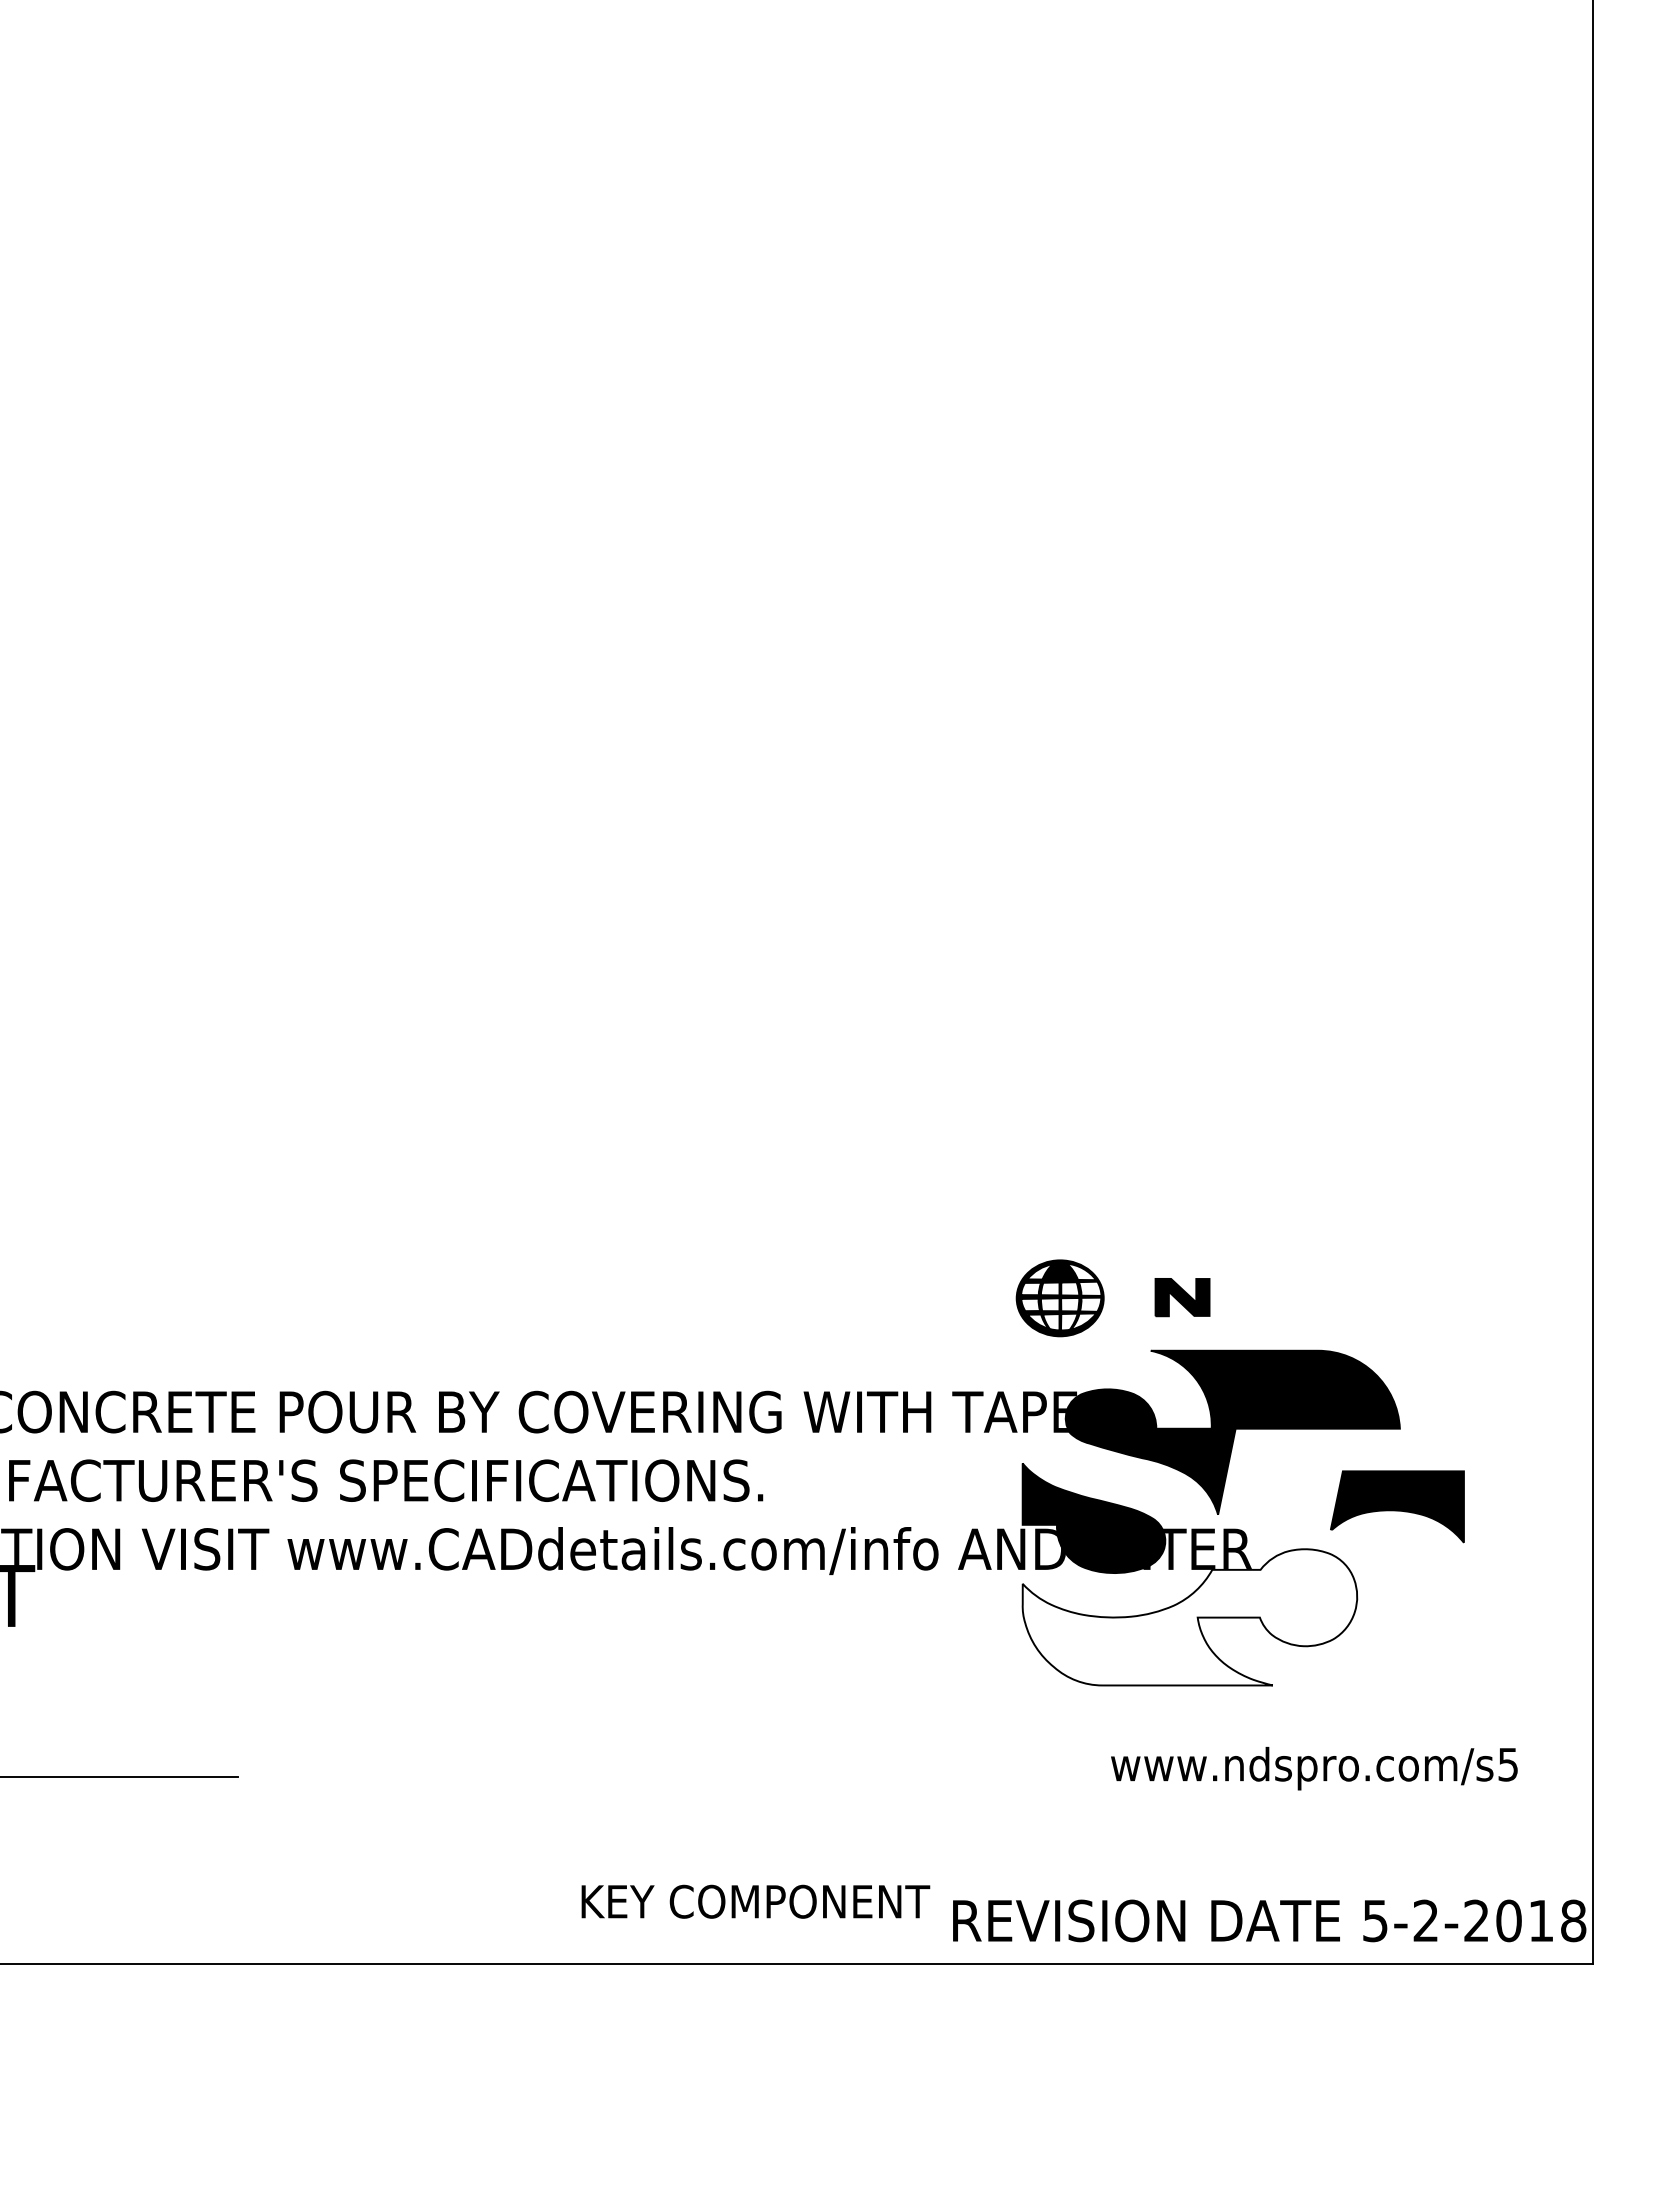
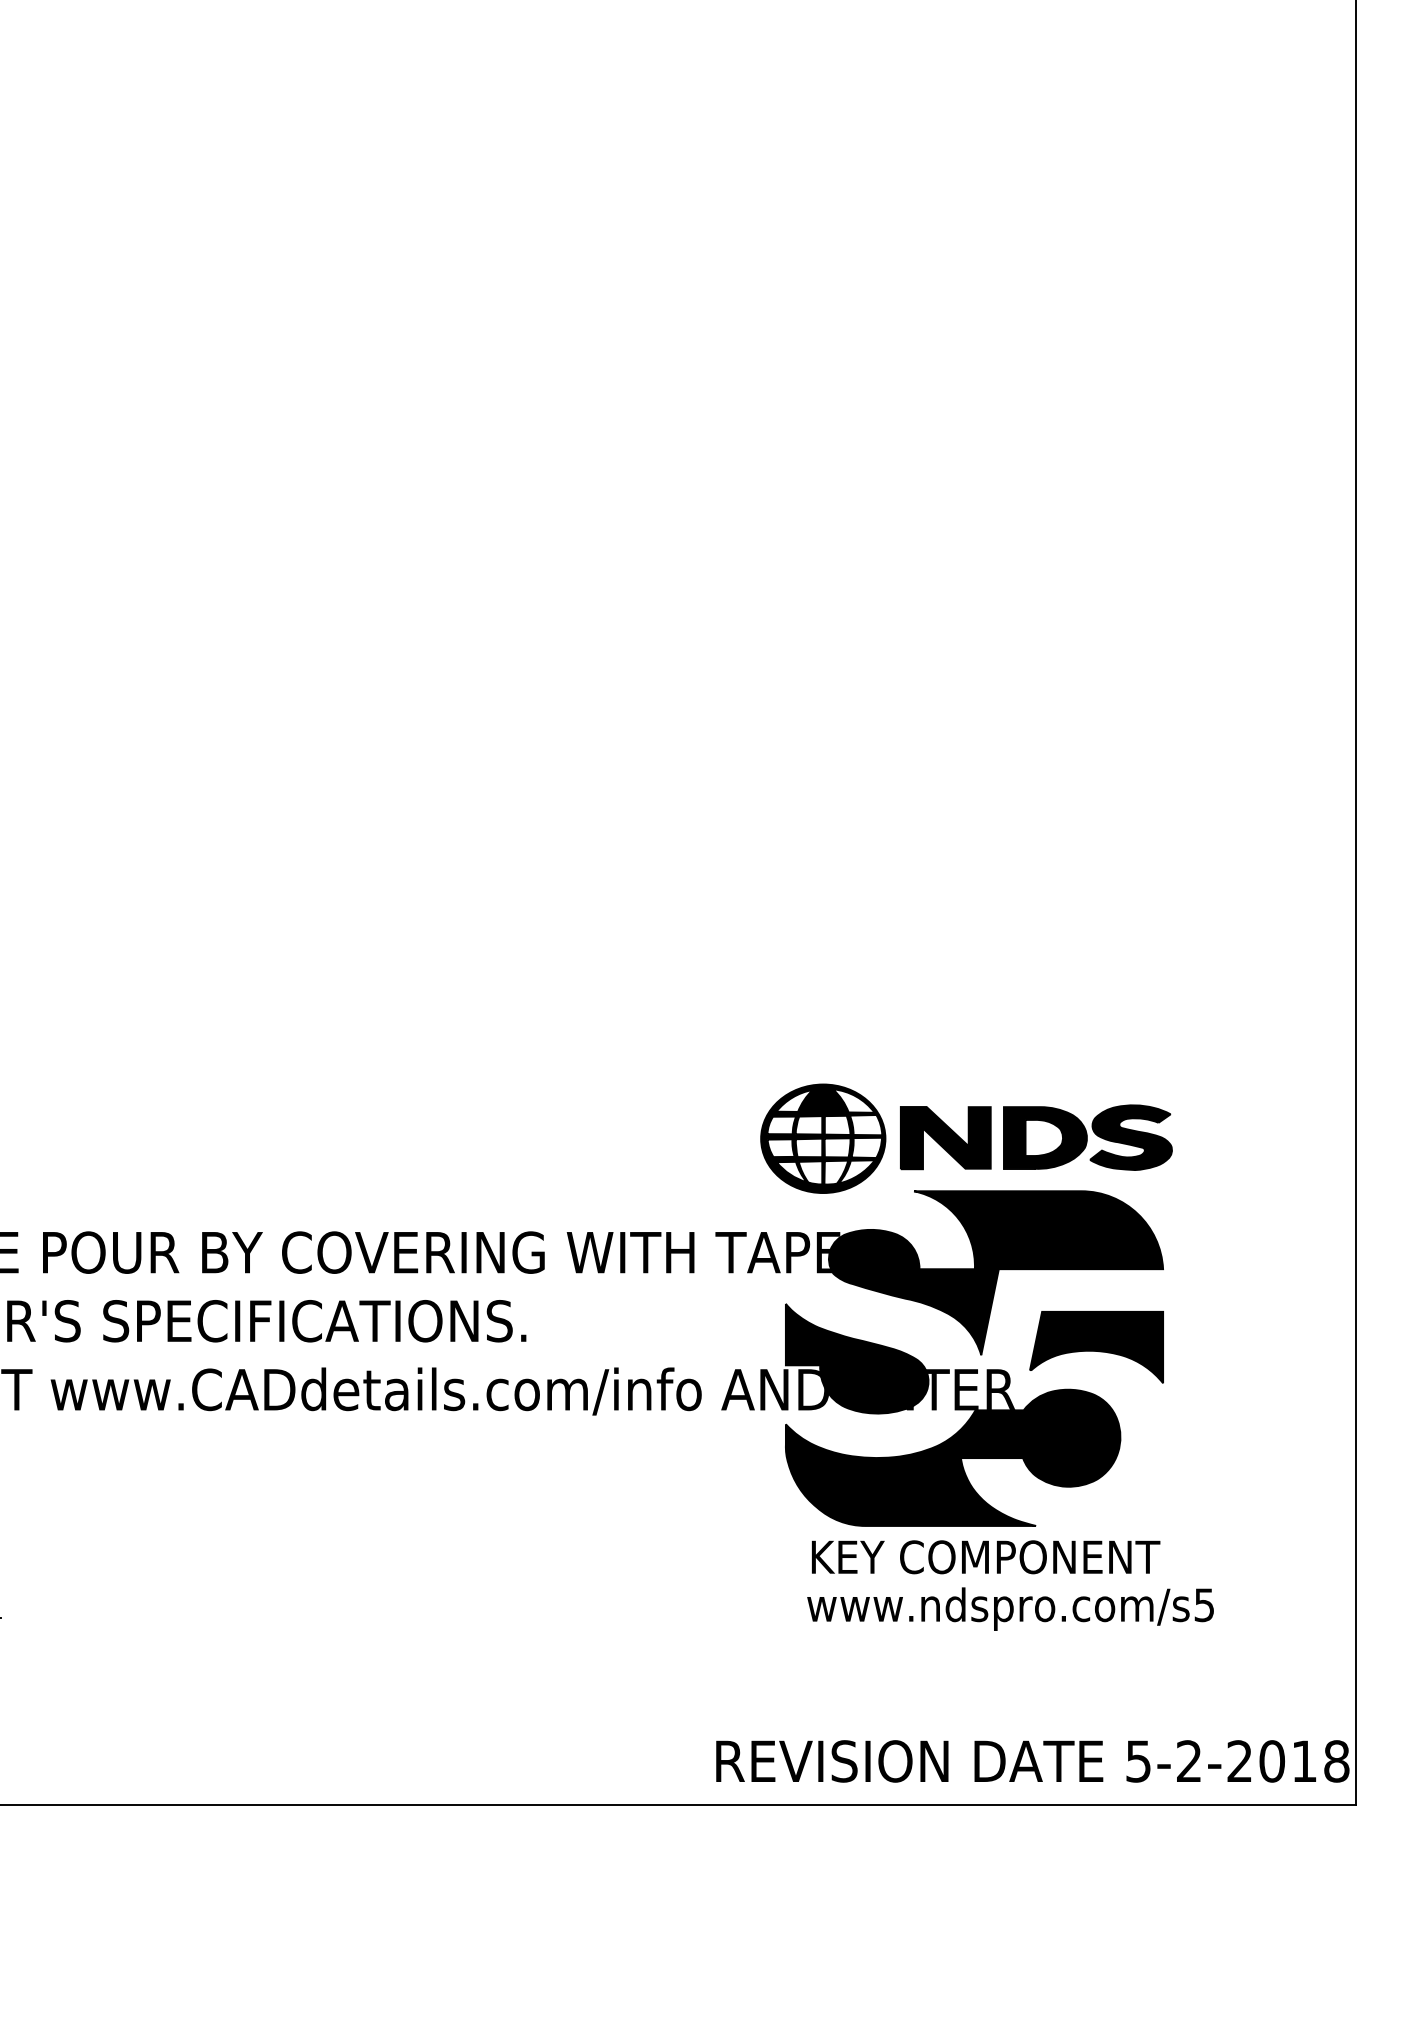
part: (1182, 1297) -> (945, 1137), size x1.67
part: (1324, 1297) -> (1087, 1137), added
part: (1060, 1298) -> (823, 1138), size x1.43
part: (1397, 1506) -> (1096, 1346), moved
fill: (1189, 1617) -> (952, 1457), added
text: (1314, 1768) -> (1010, 1608), moved
text: (755, 1901) -> (985, 1556), moved

